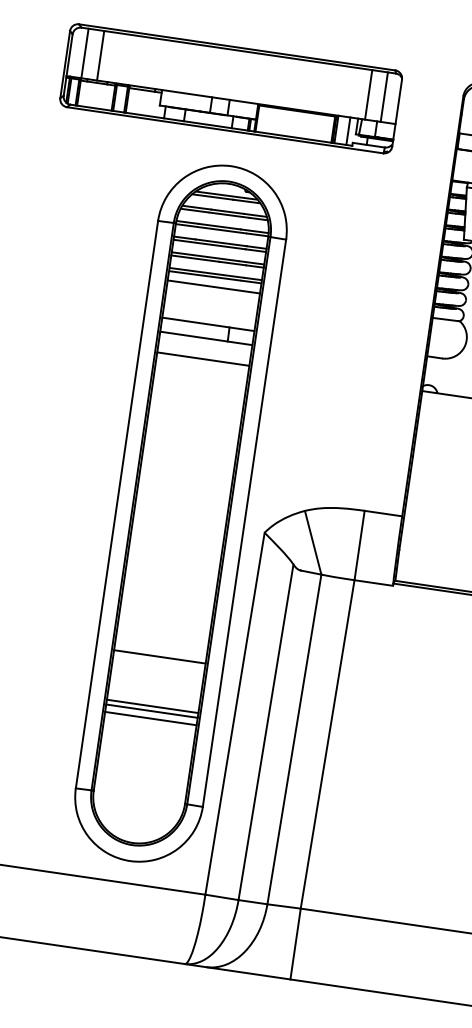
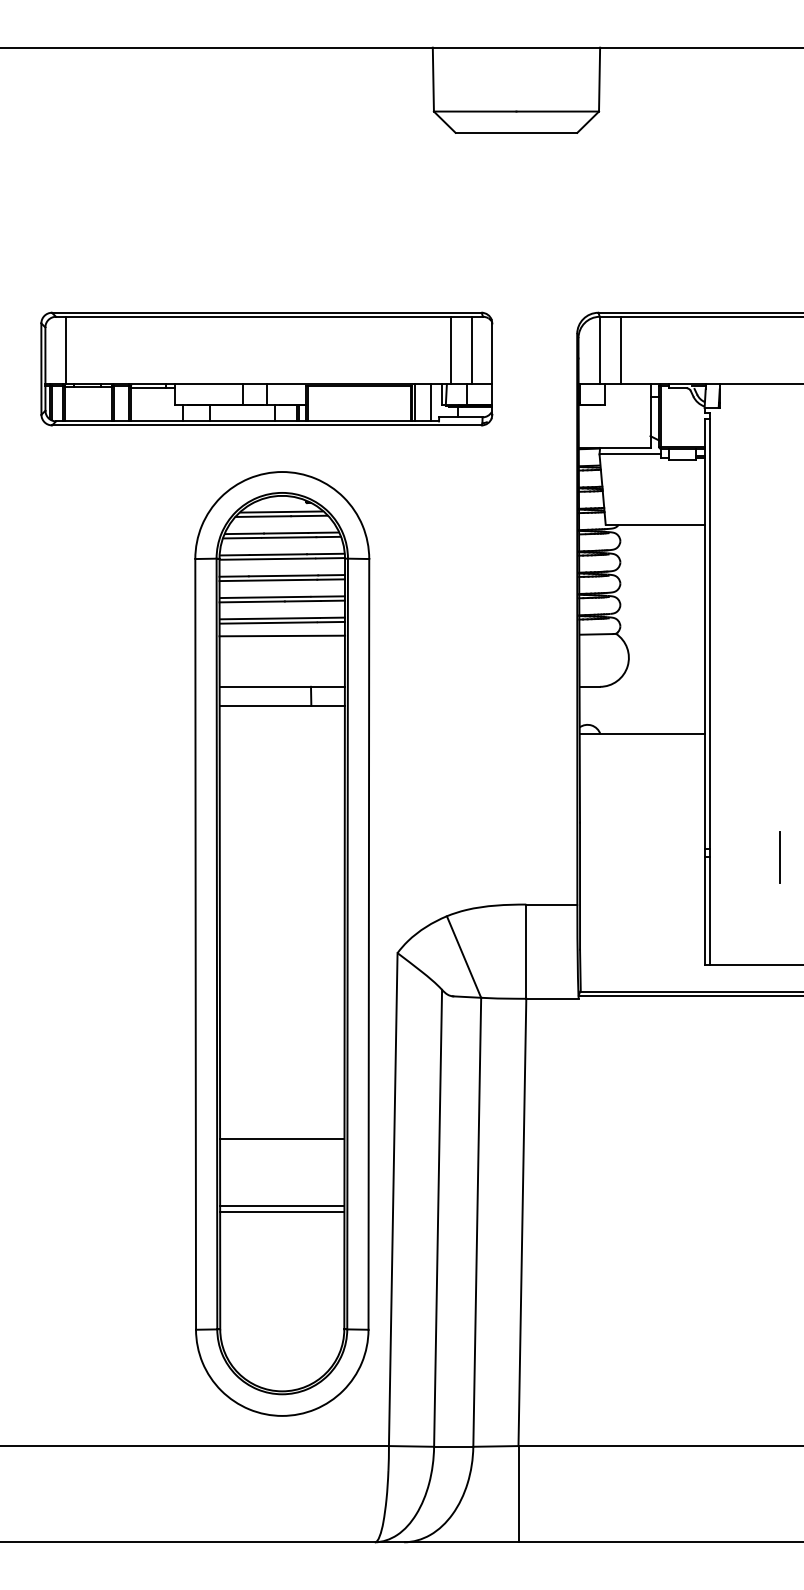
line: (100, 55) -> (86, 350), removed
line: (202, 359) -> (281, 734), removed
line: (151, 718) -> (282, 1222), removed

